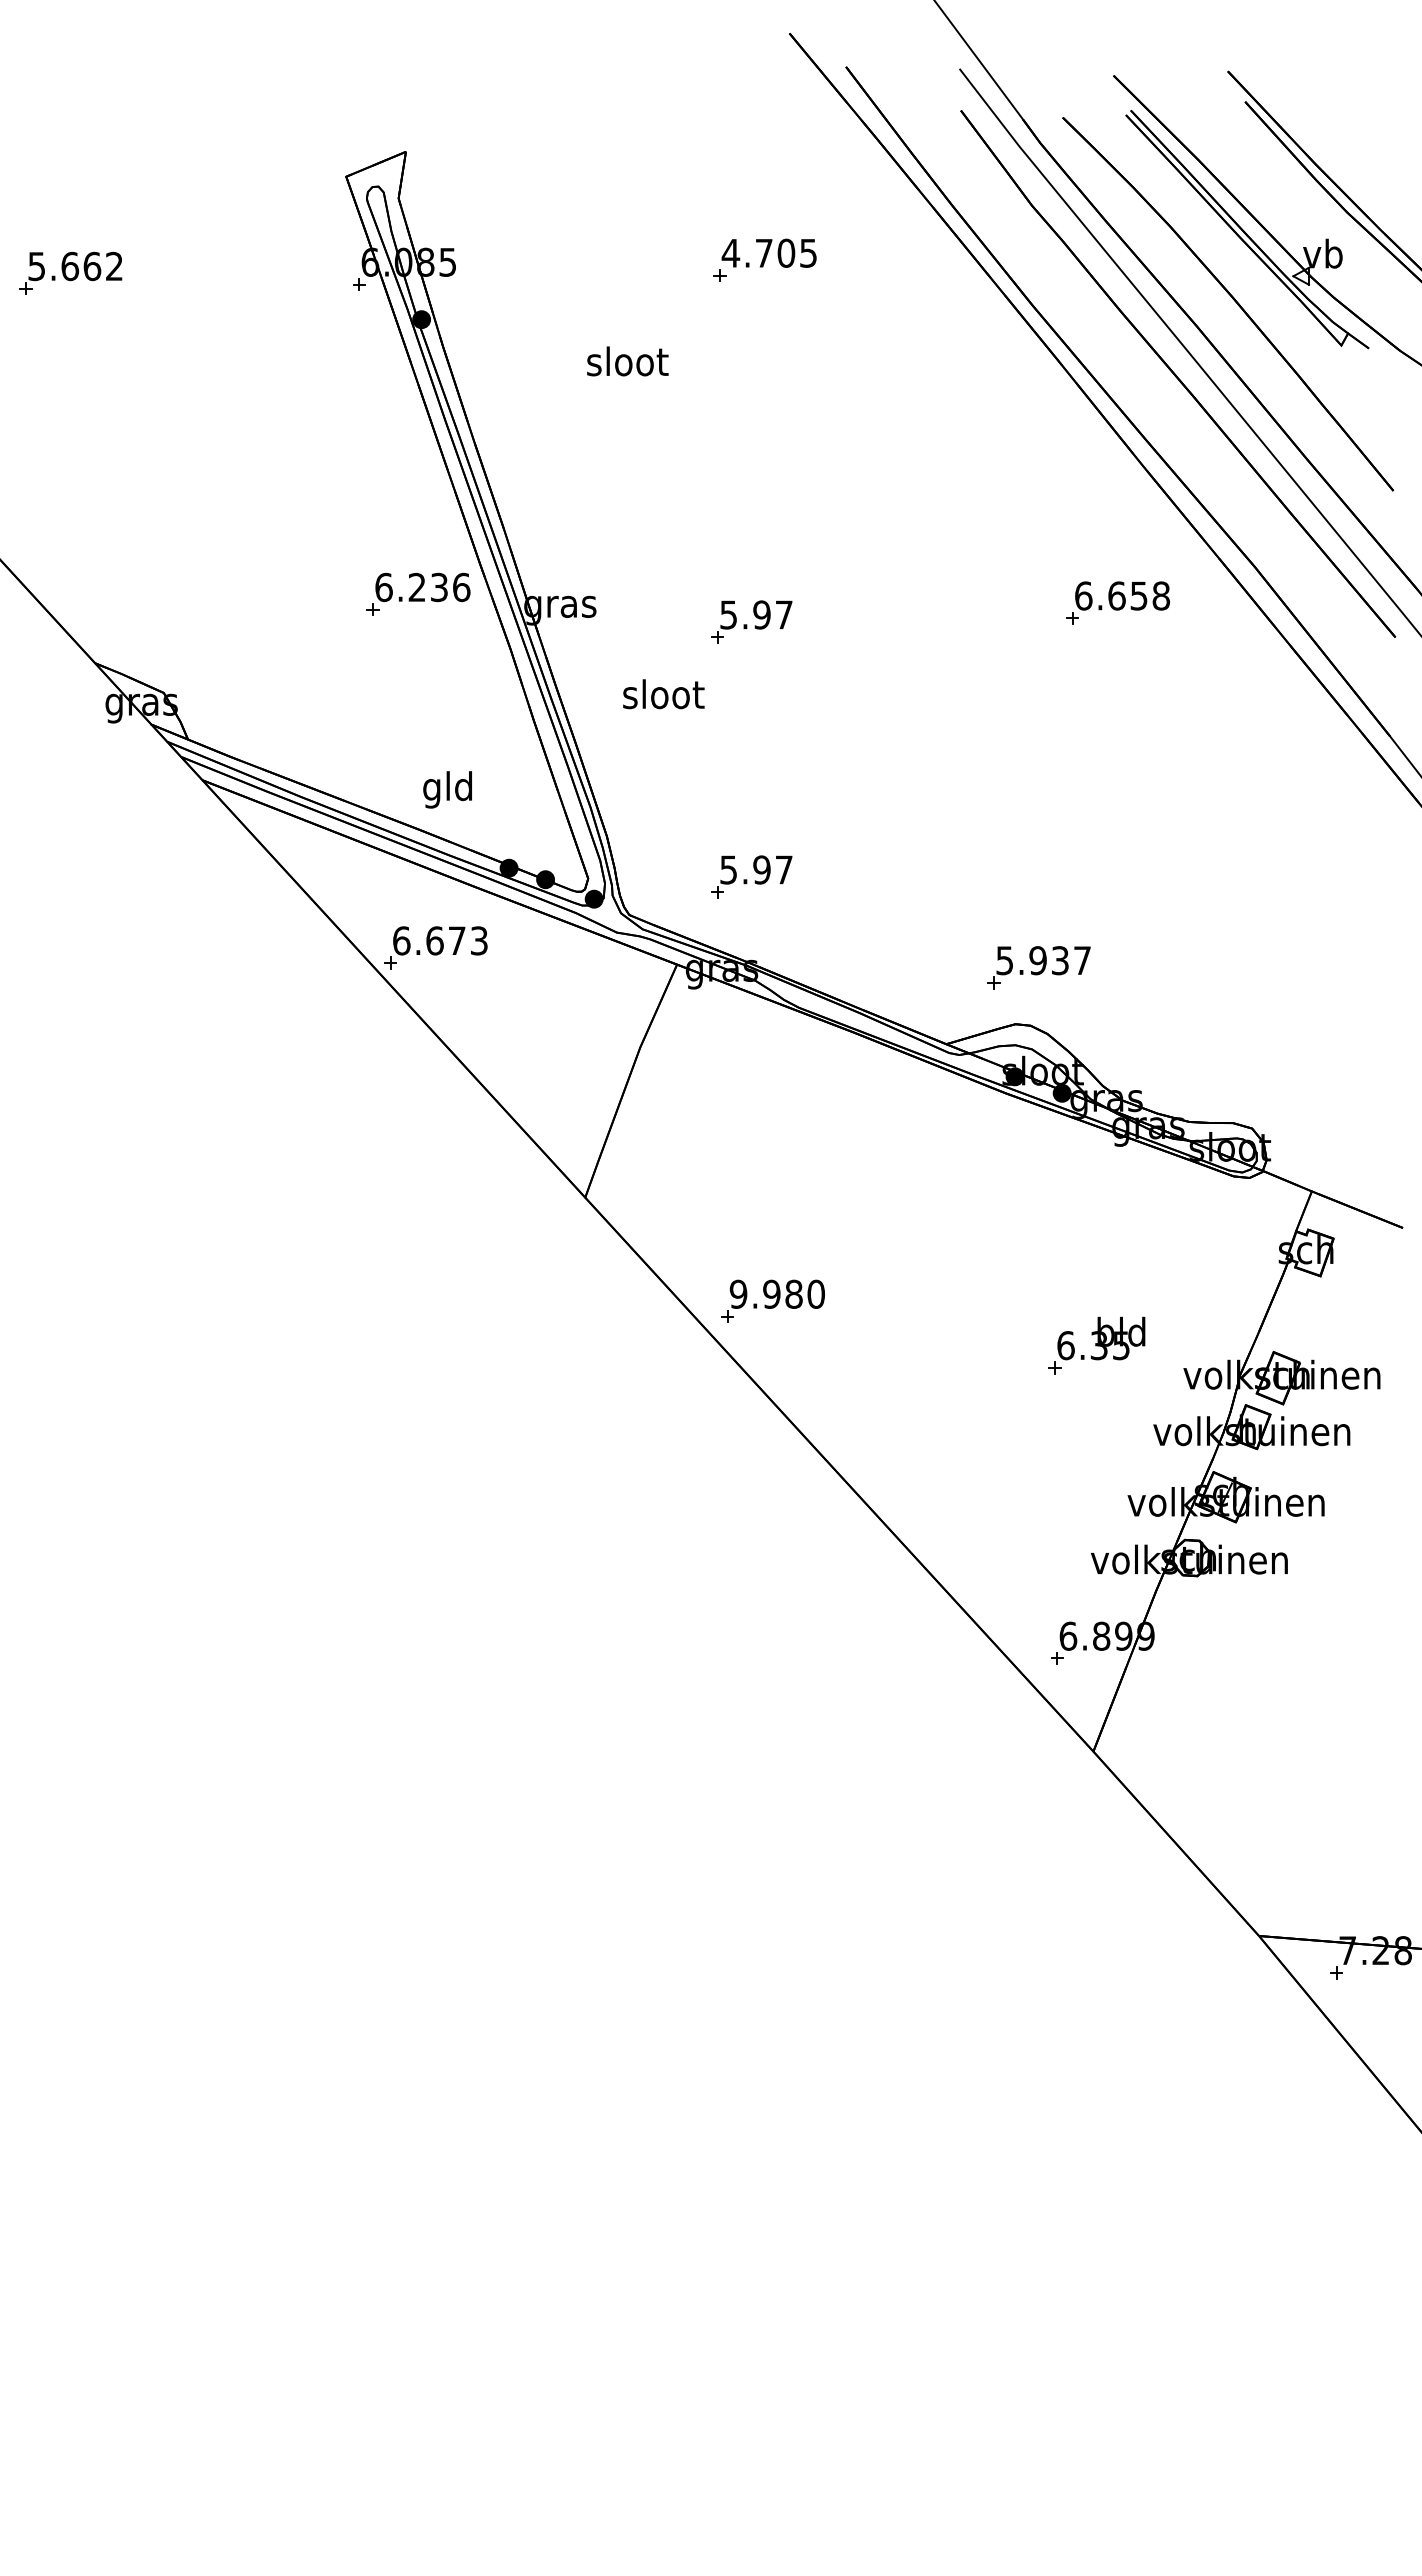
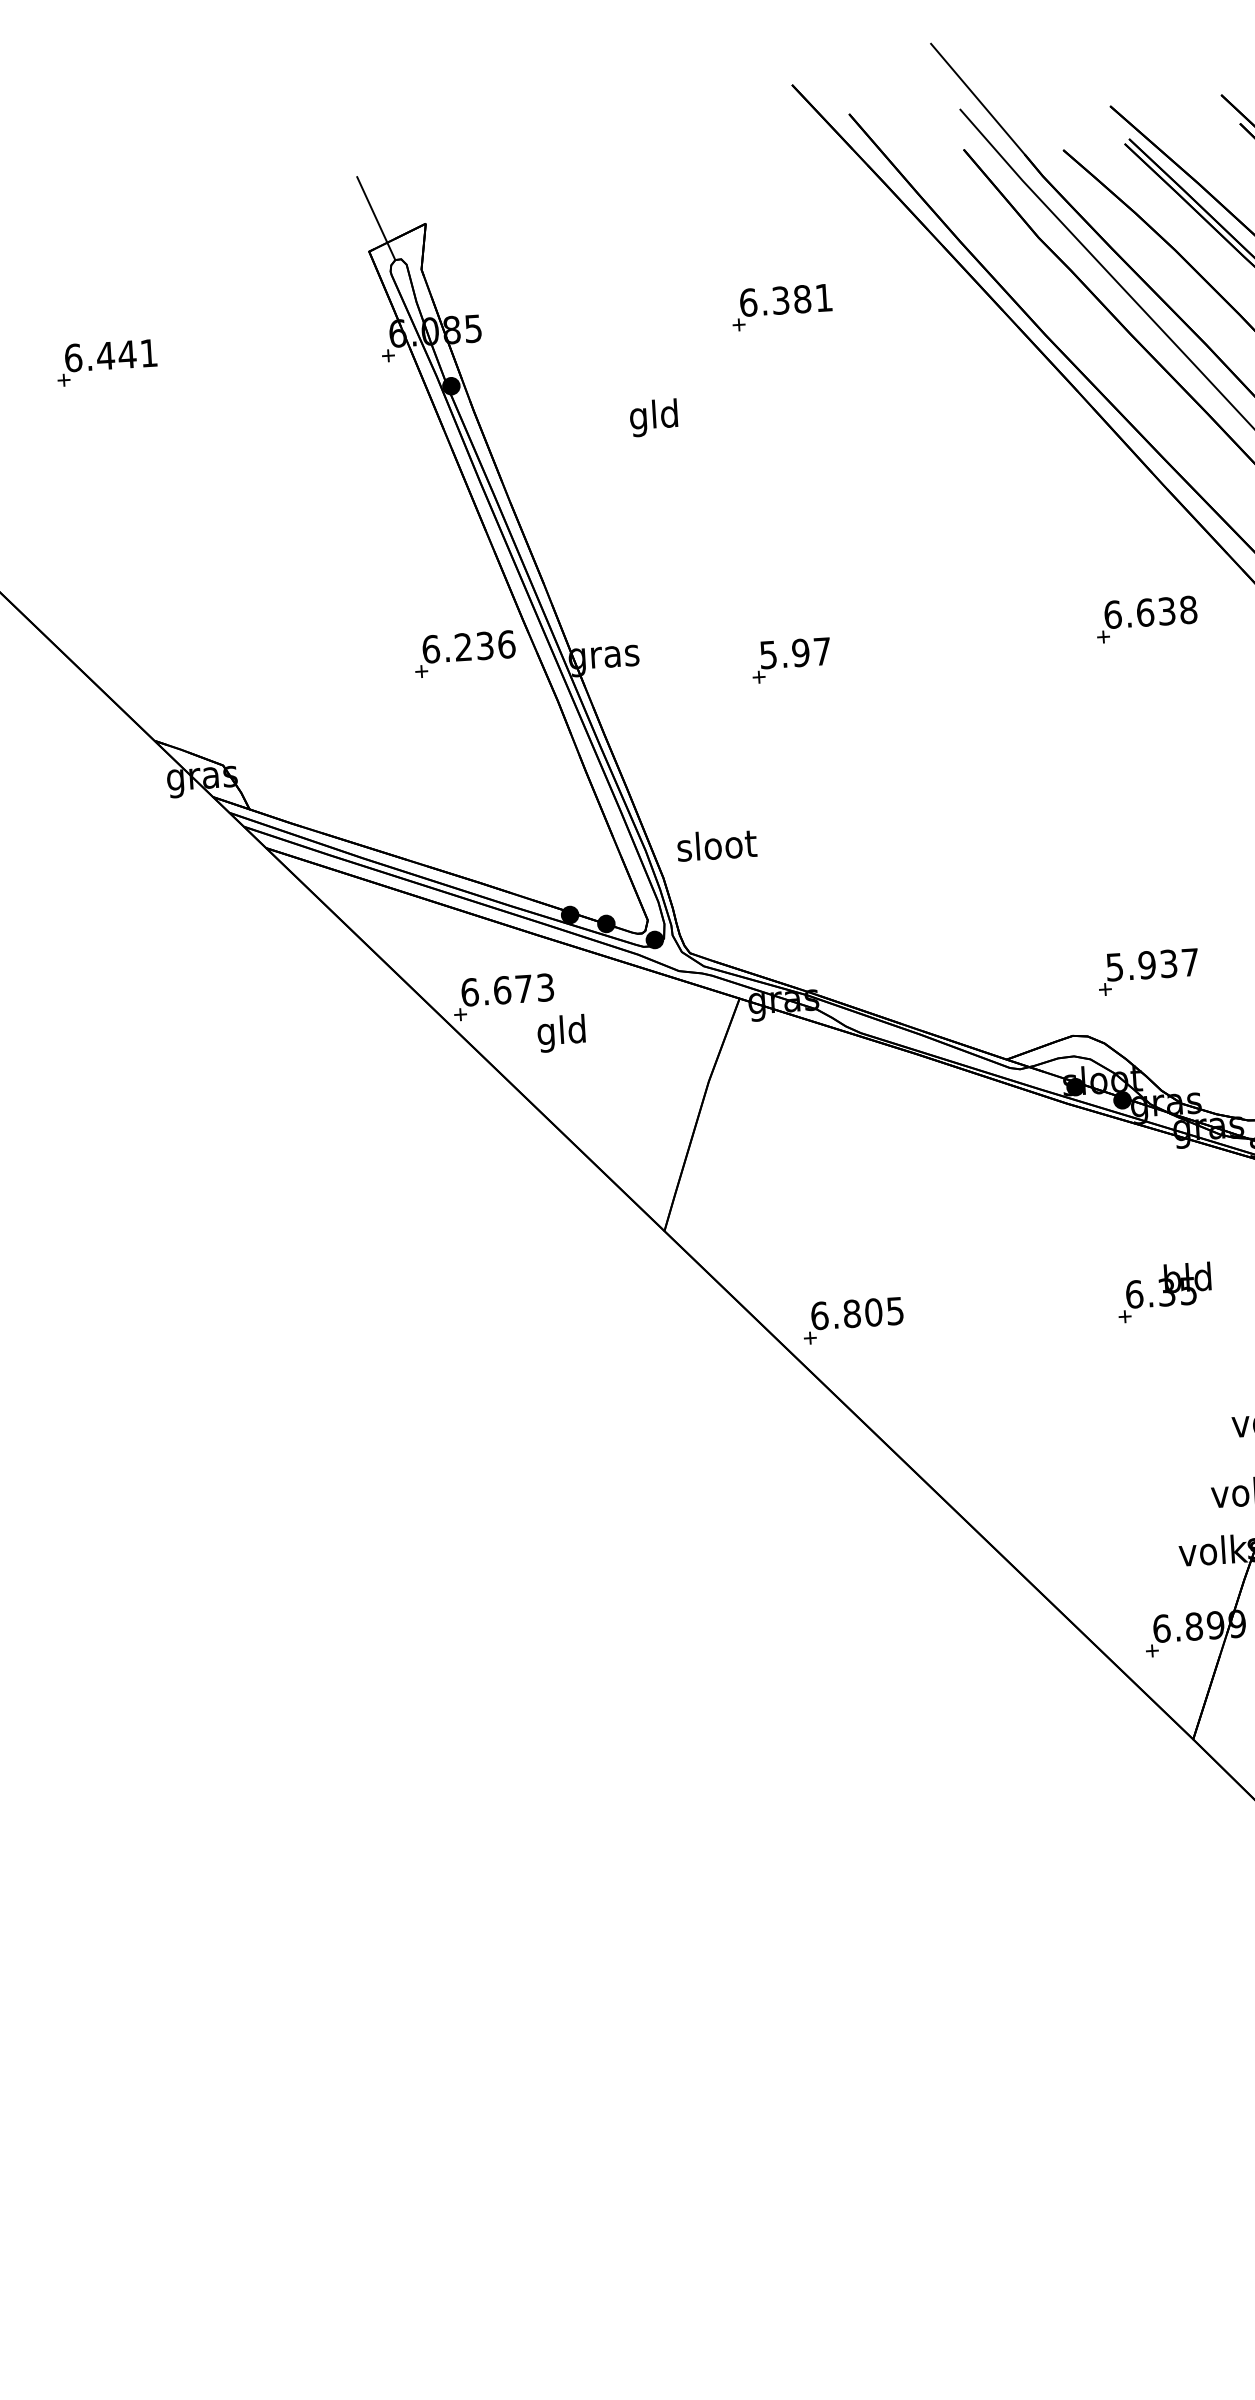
line: (355, 143) -> (376, 218), added
text: (768, 252) -> (785, 299), 4.705 -> 6.381
text: (75, 266) -> (111, 355), 5.662 -> 6.441
text: (627, 364) -> (654, 417), sloot -> gld
text: (1139, 595) -> (1167, 610), 6.658 -> 6.638
text: (663, 694) -> (716, 845), moved
text: (447, 789) -> (561, 1033), moved
part: (751, 876) -> (806, 908), removed
part: (1038, 967) -> (1147, 971), moved
text: (776, 1293) -> (856, 1312), 9.980 -> 6.805
part: (1096, 1345) -> (1164, 1292), moved

